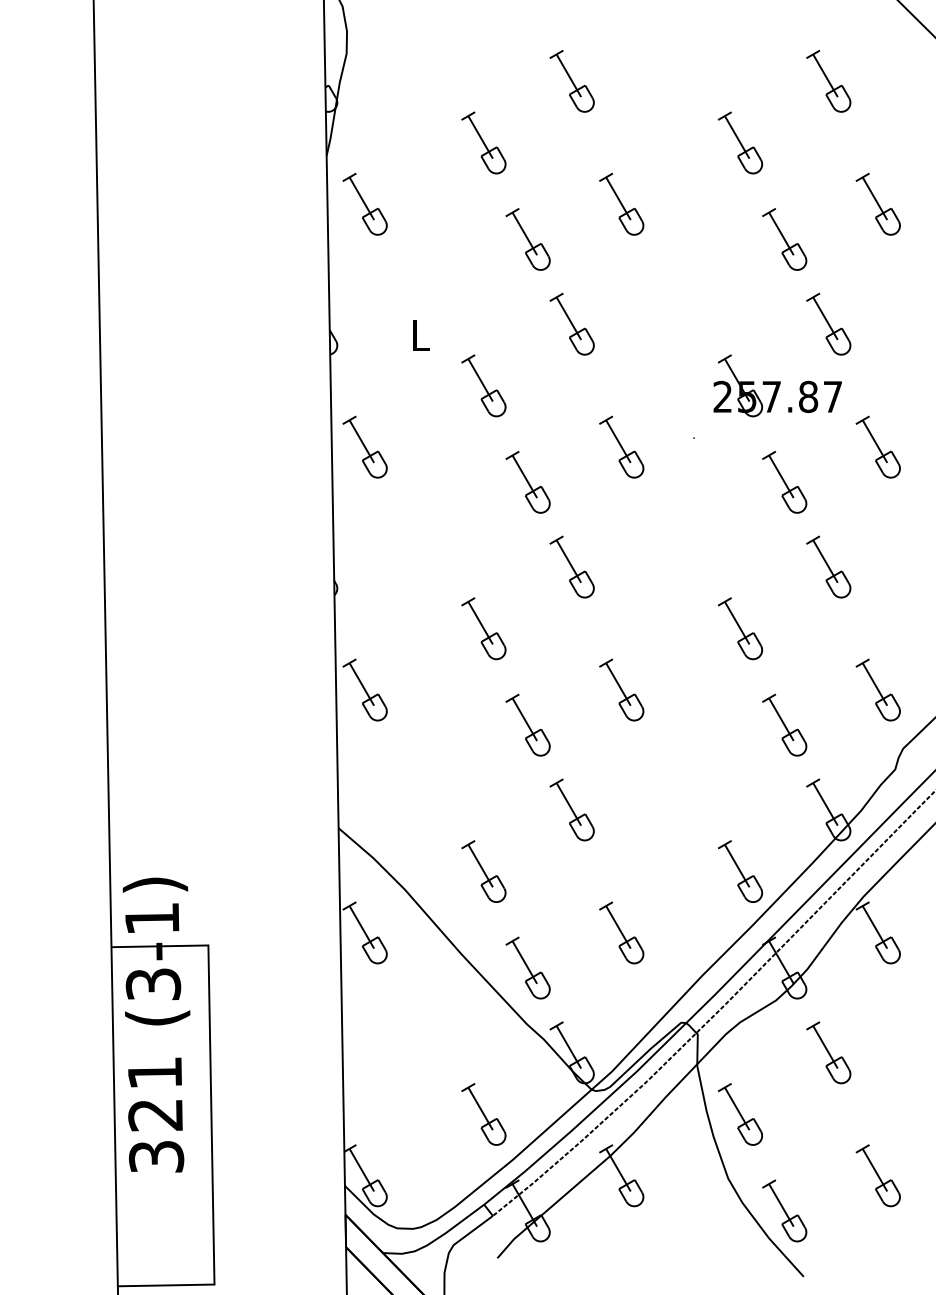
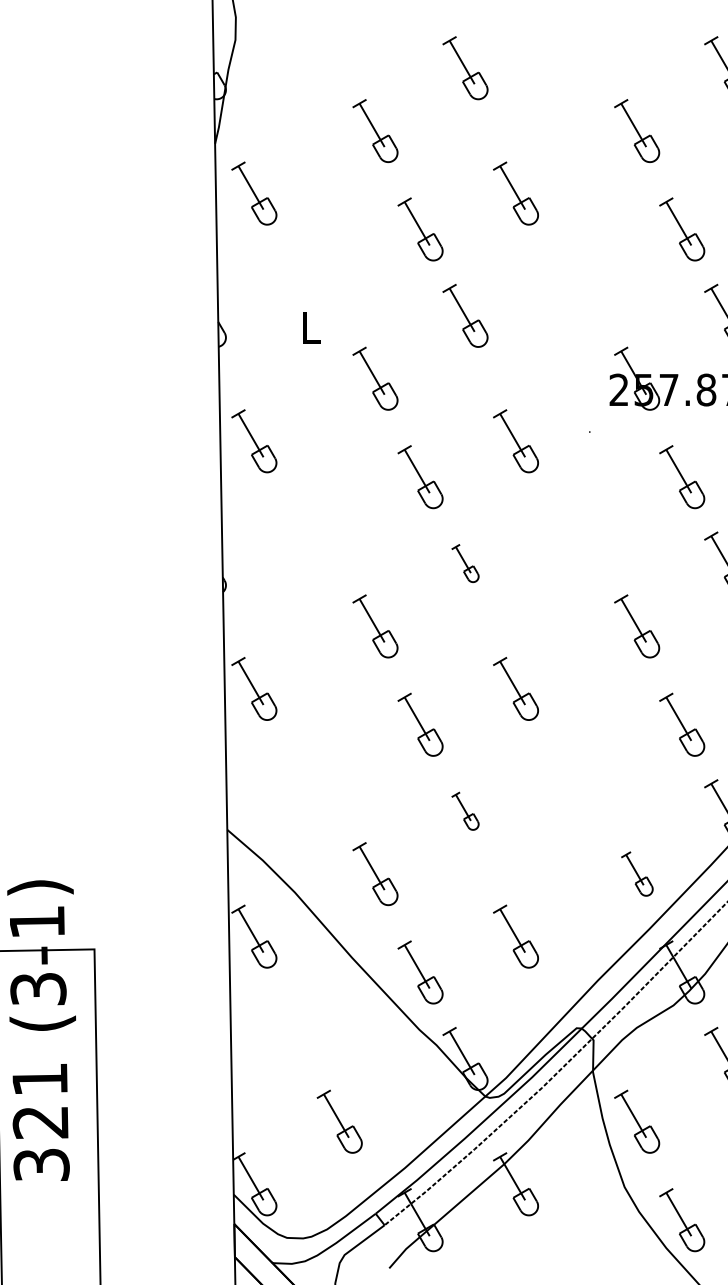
part: (571, 566) -> (464, 562), size x0.6
part: (571, 809) -> (464, 810), size x0.6
part: (740, 871) -> (637, 873), size x0.7
part: (483, 1114) -> (339, 1121), moved

